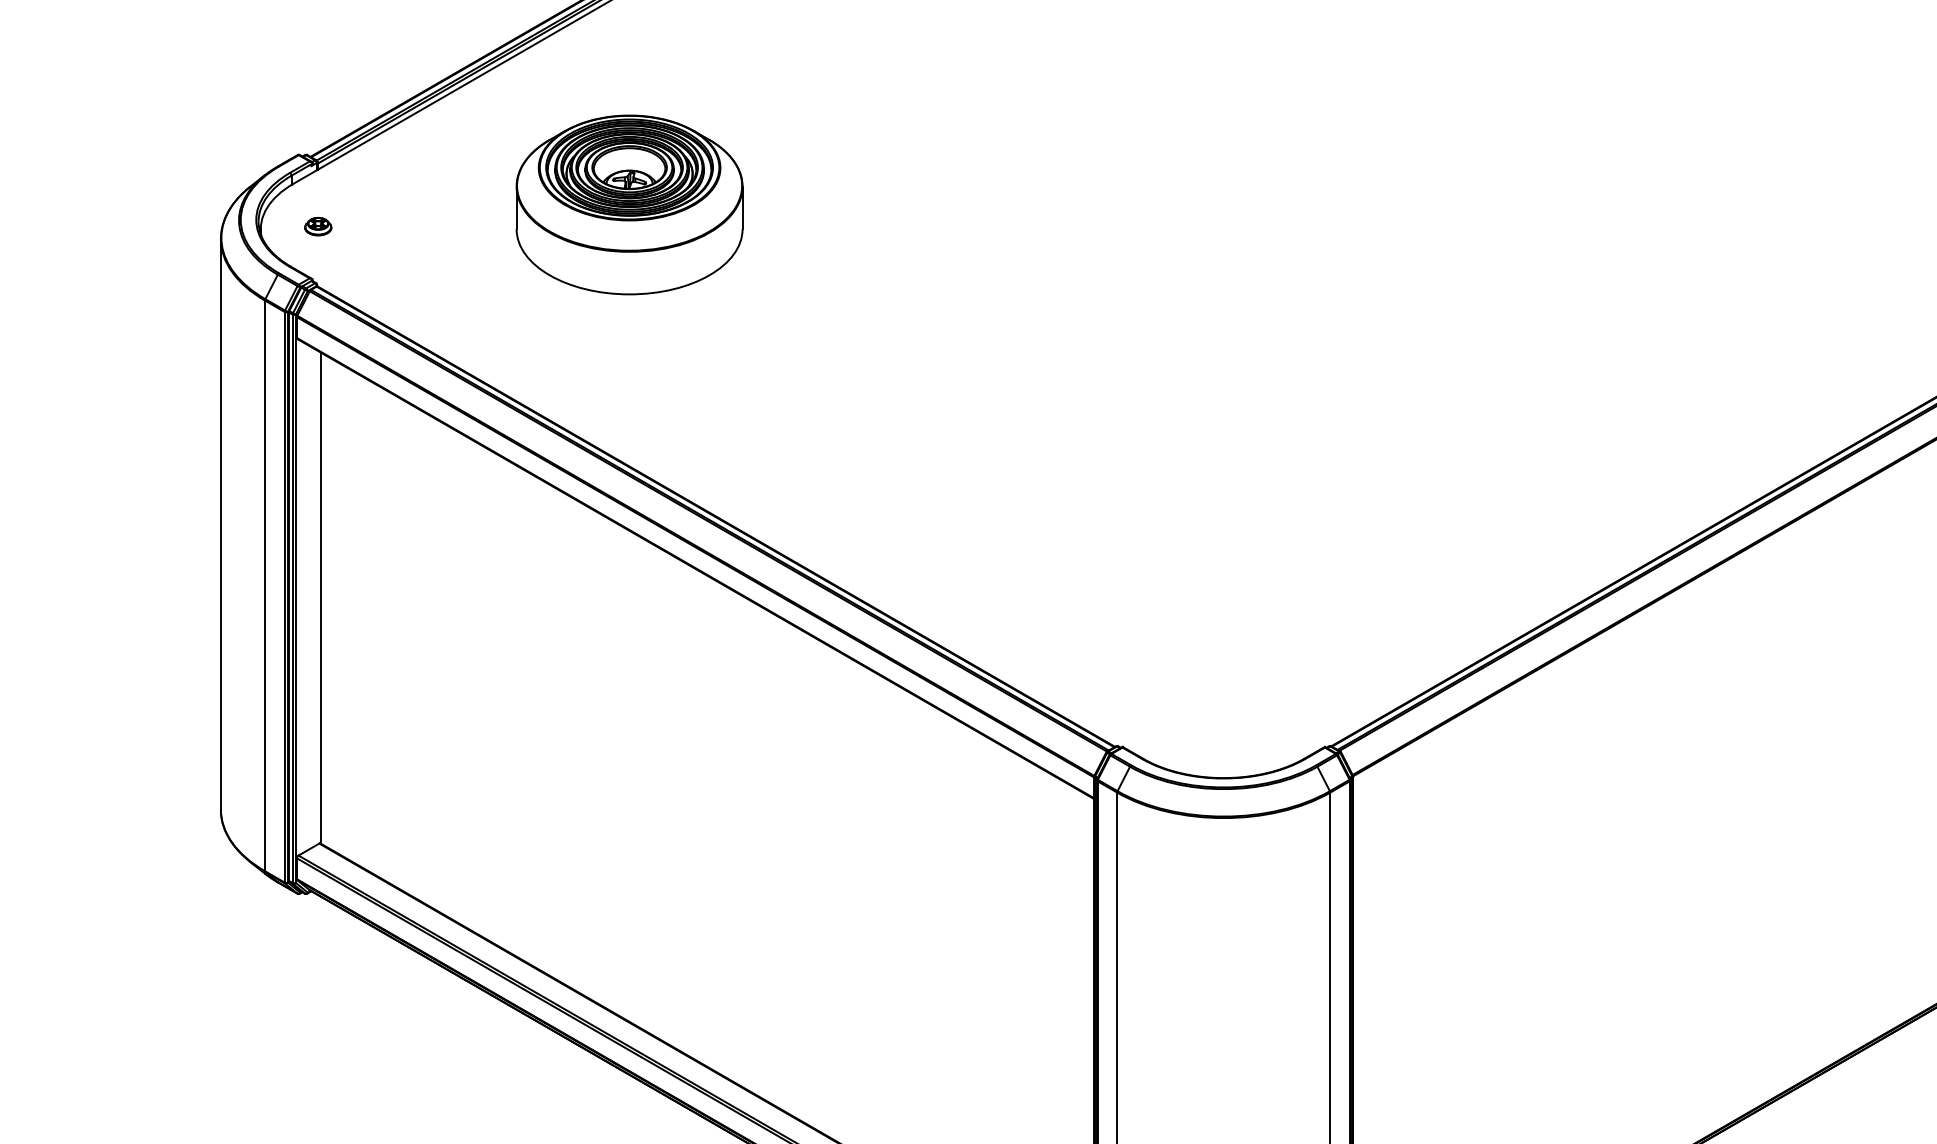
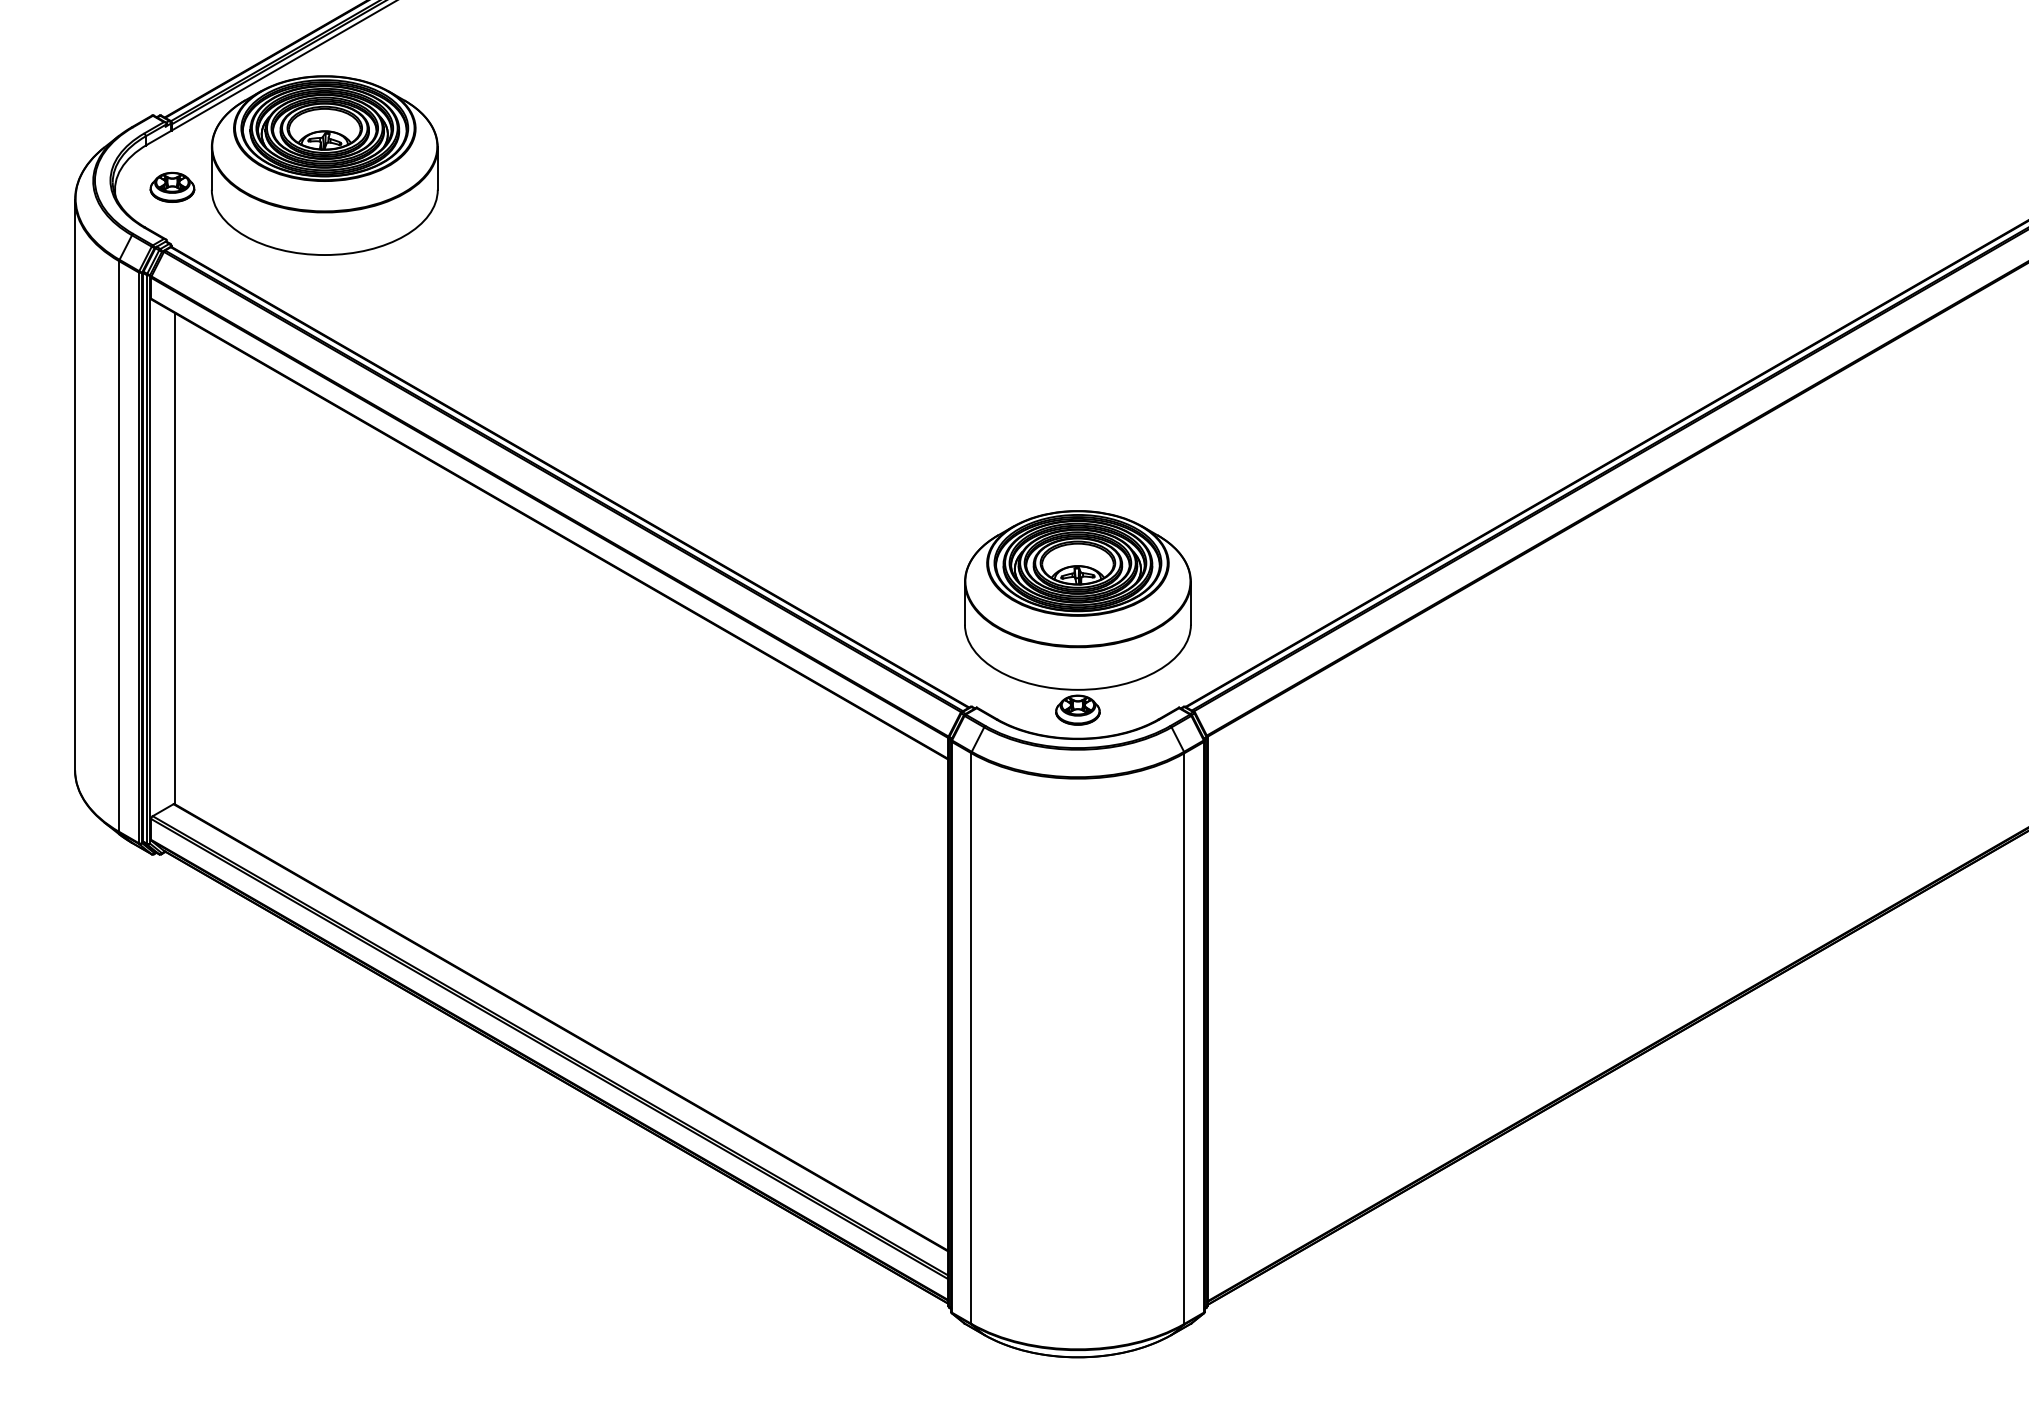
part: (629, 204) -> (324, 165), moved
part: (318, 225) -> (172, 186), size x1.67
part: (1223, 656) -> (1077, 617), added

